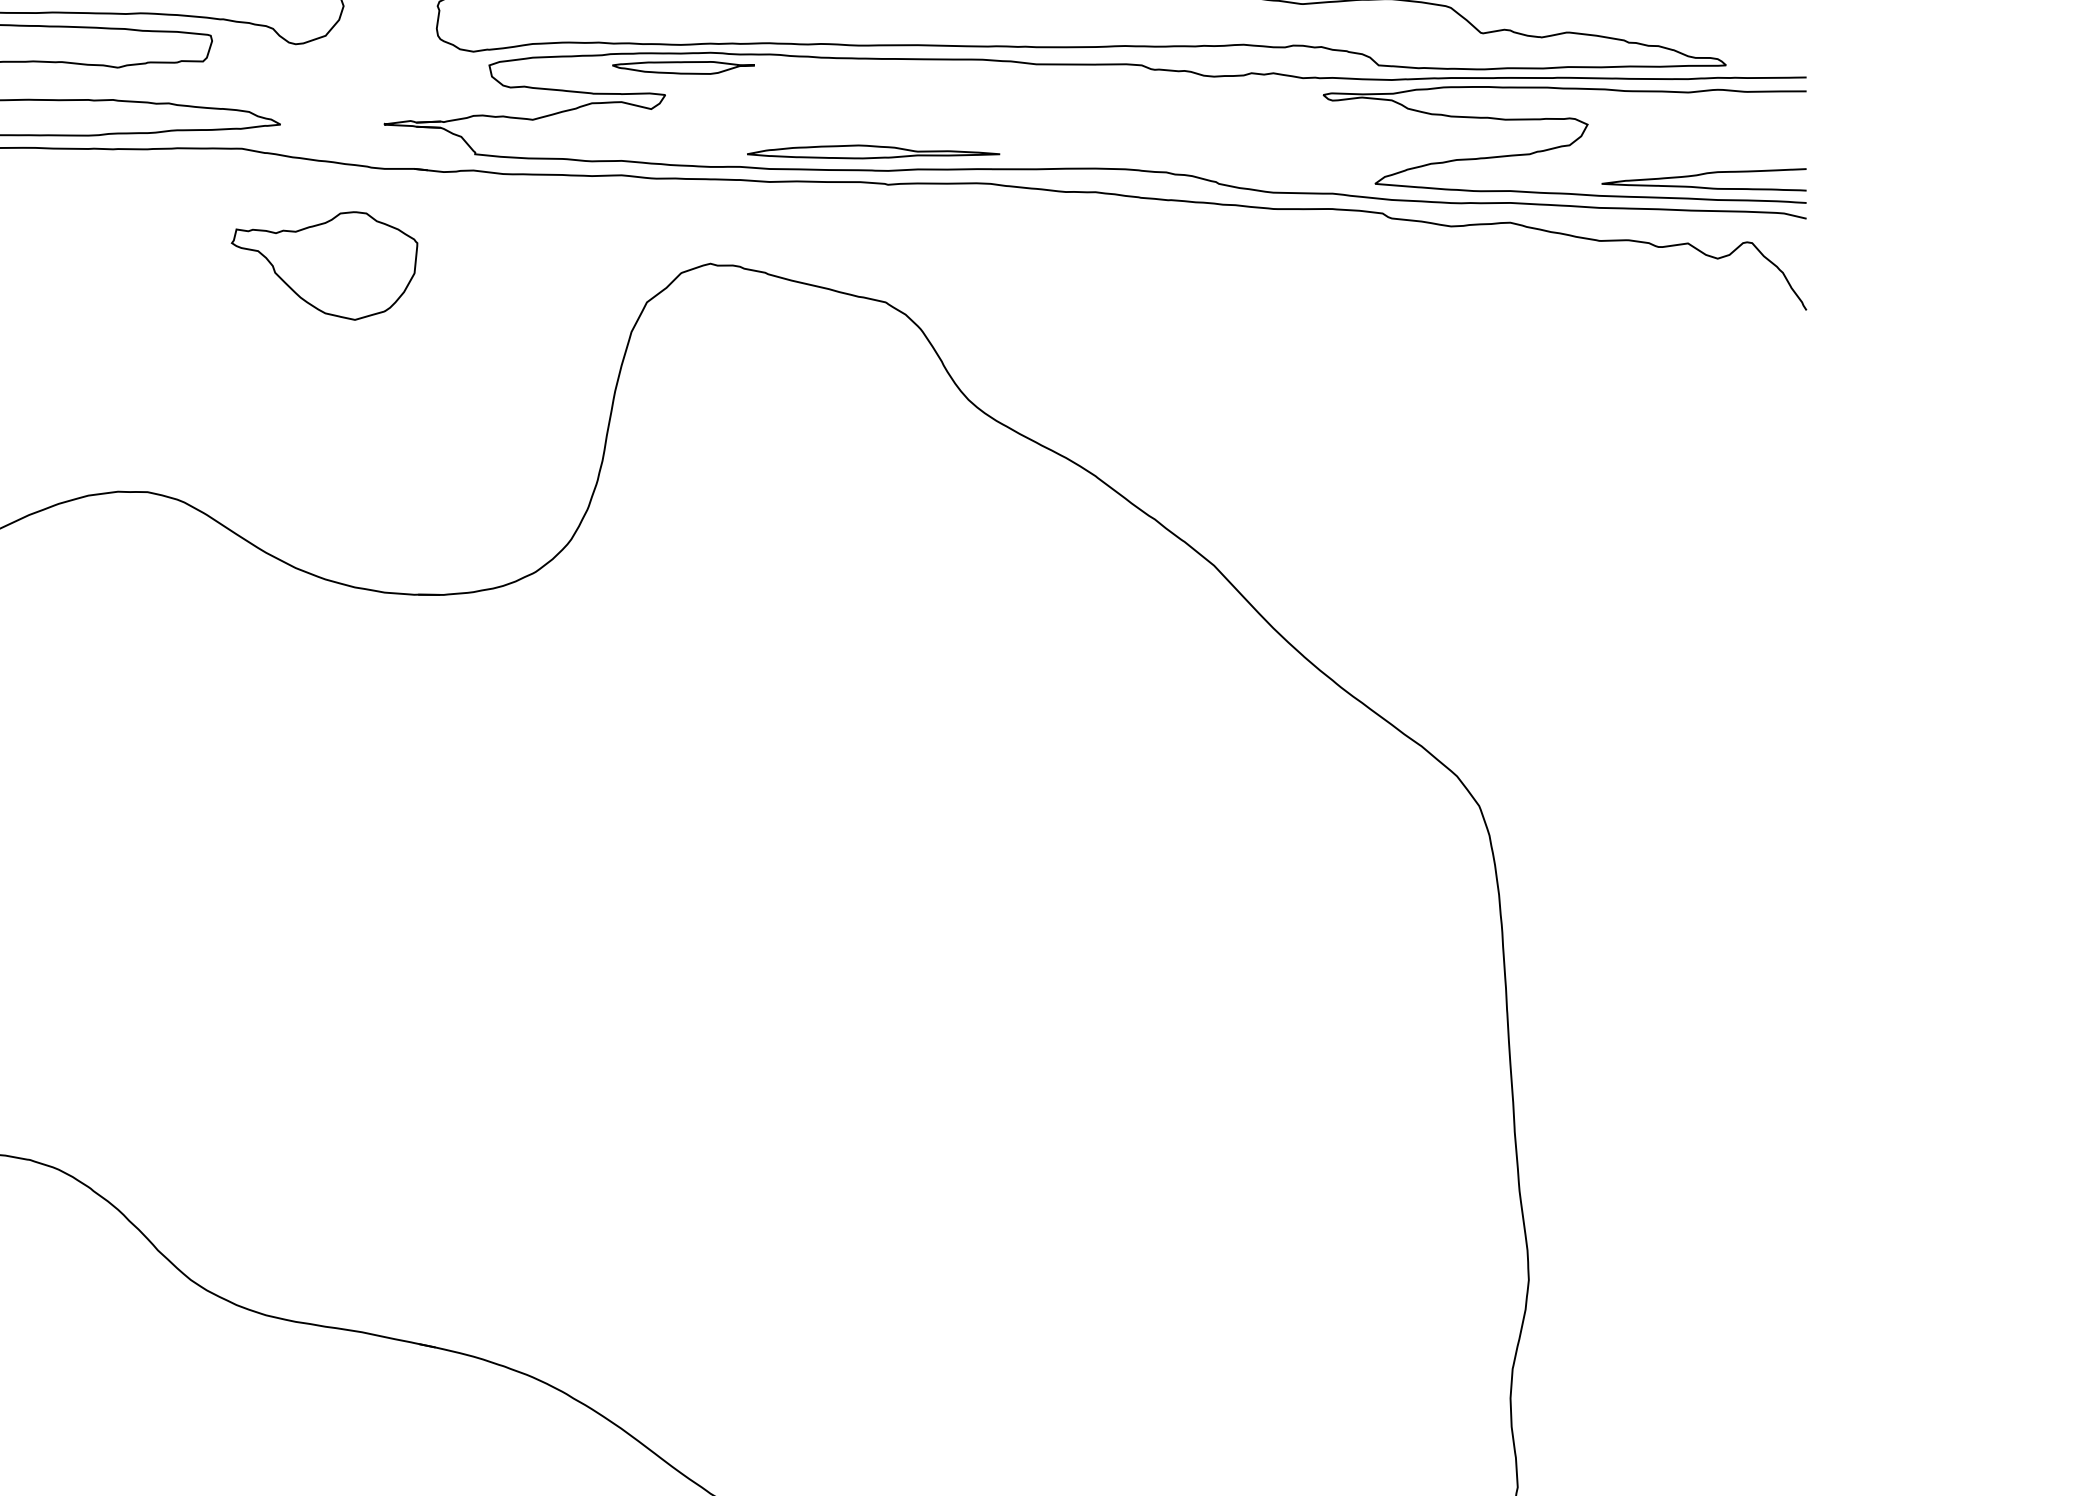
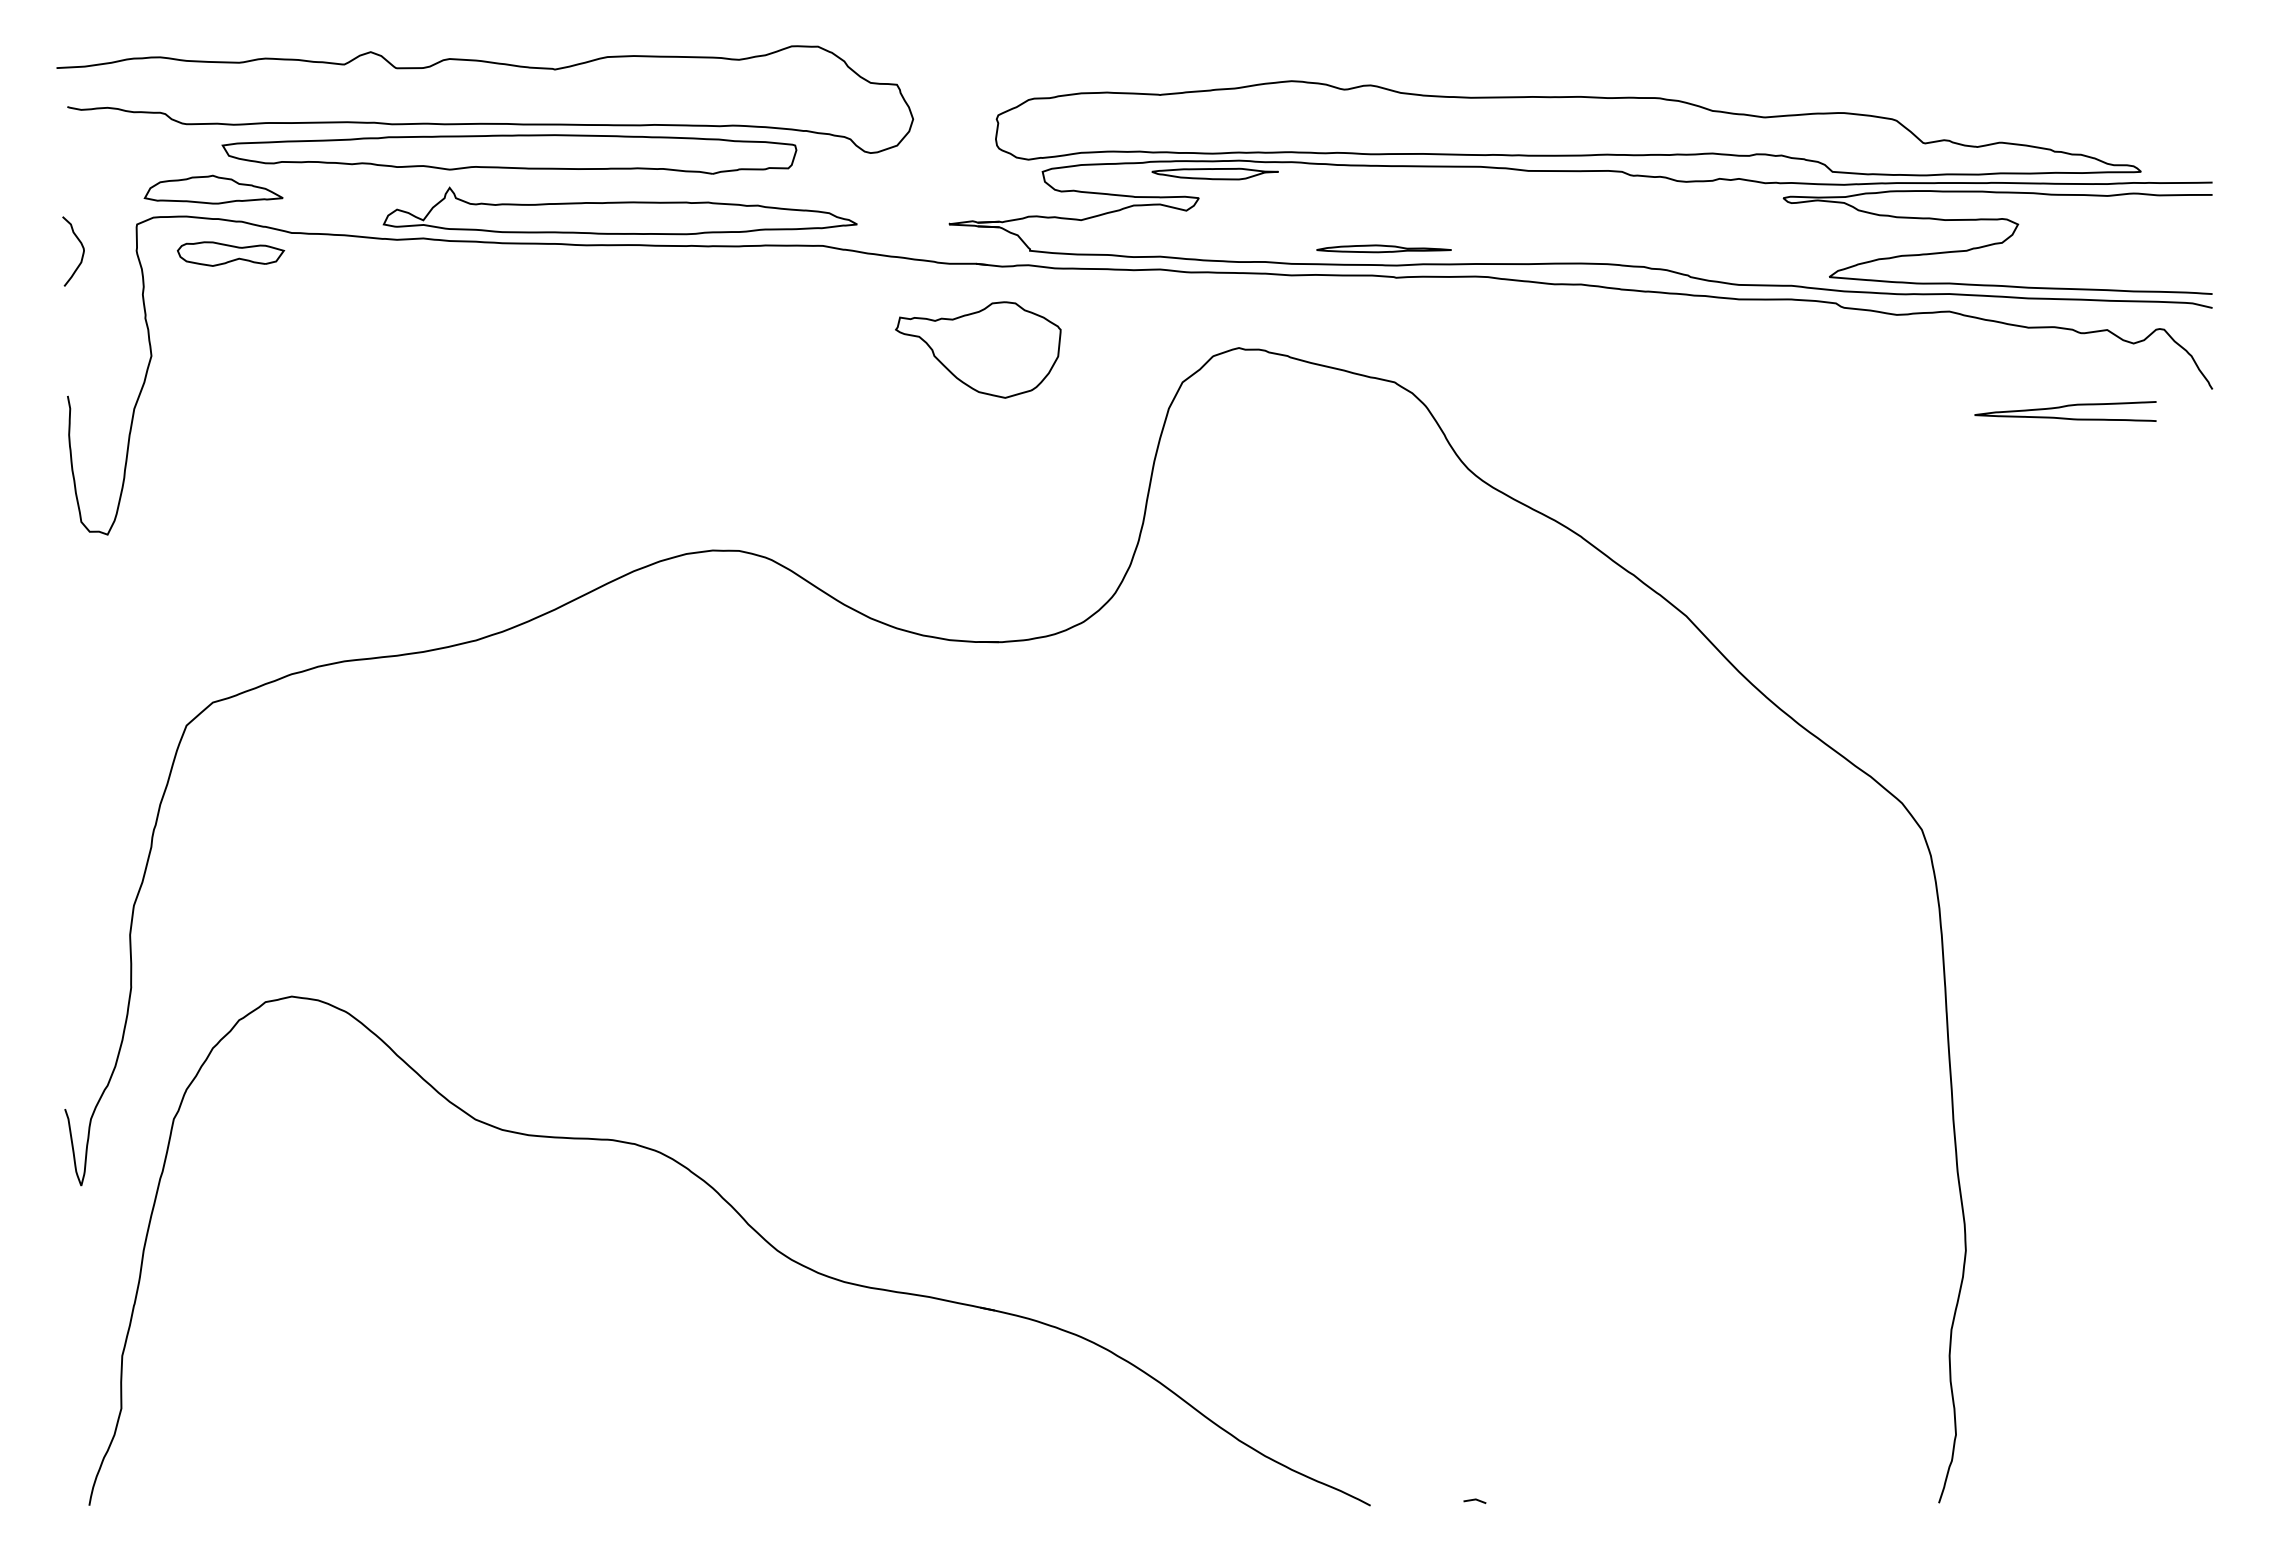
part: (873, 151) -> (1383, 248), size x0.6
curve: (1704, 175) -> (2065, 407), moved
part: (324, 265) -> (978, 349), moved

